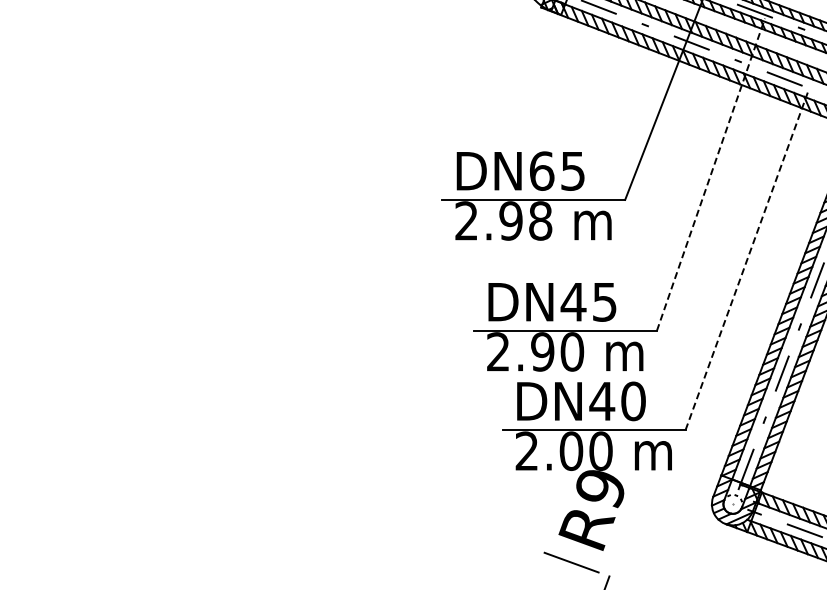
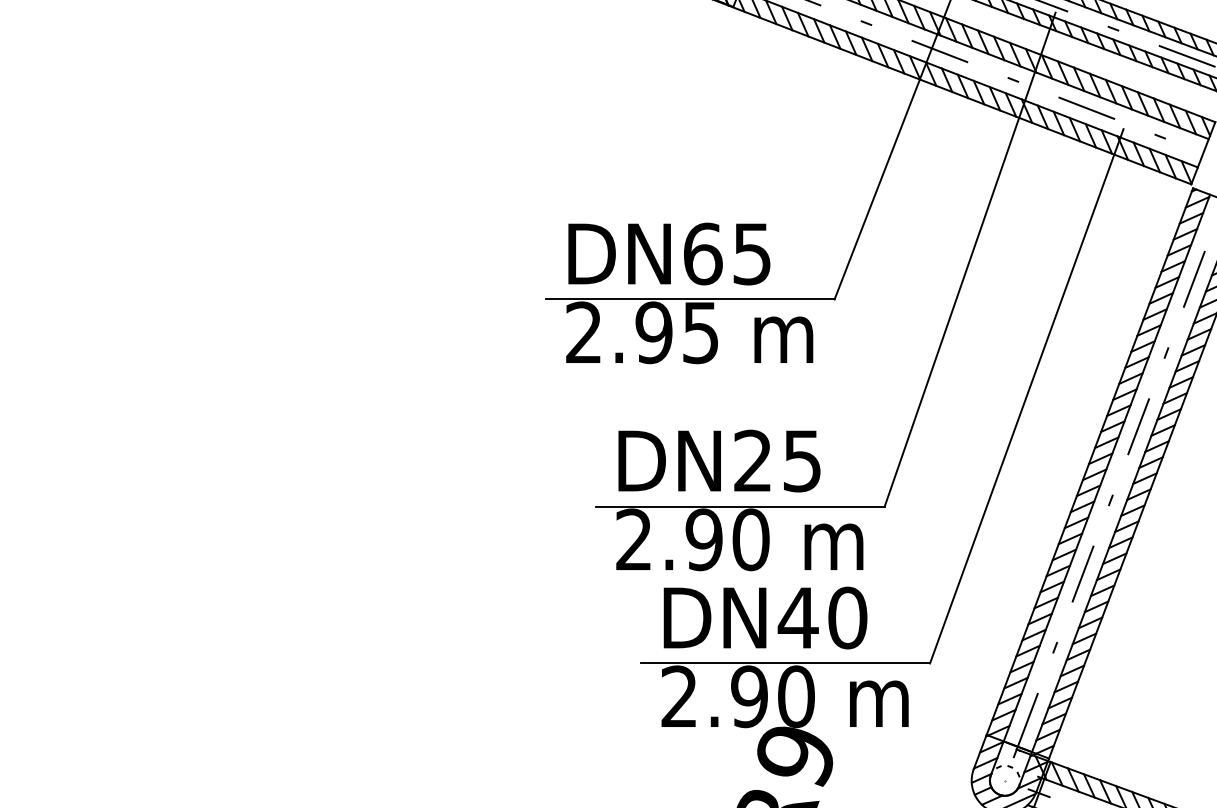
line: (711, 174) -> (971, 259), dashed -> solid
text: (540, 220) -> (700, 332), 2.98 -> 2.95
line: (746, 261) -> (1026, 396), dashed -> solid
text: (573, 301) -> (752, 460), DN45 -> DN25
text: (571, 451) -> (749, 697), 2.00 -> 2.90

